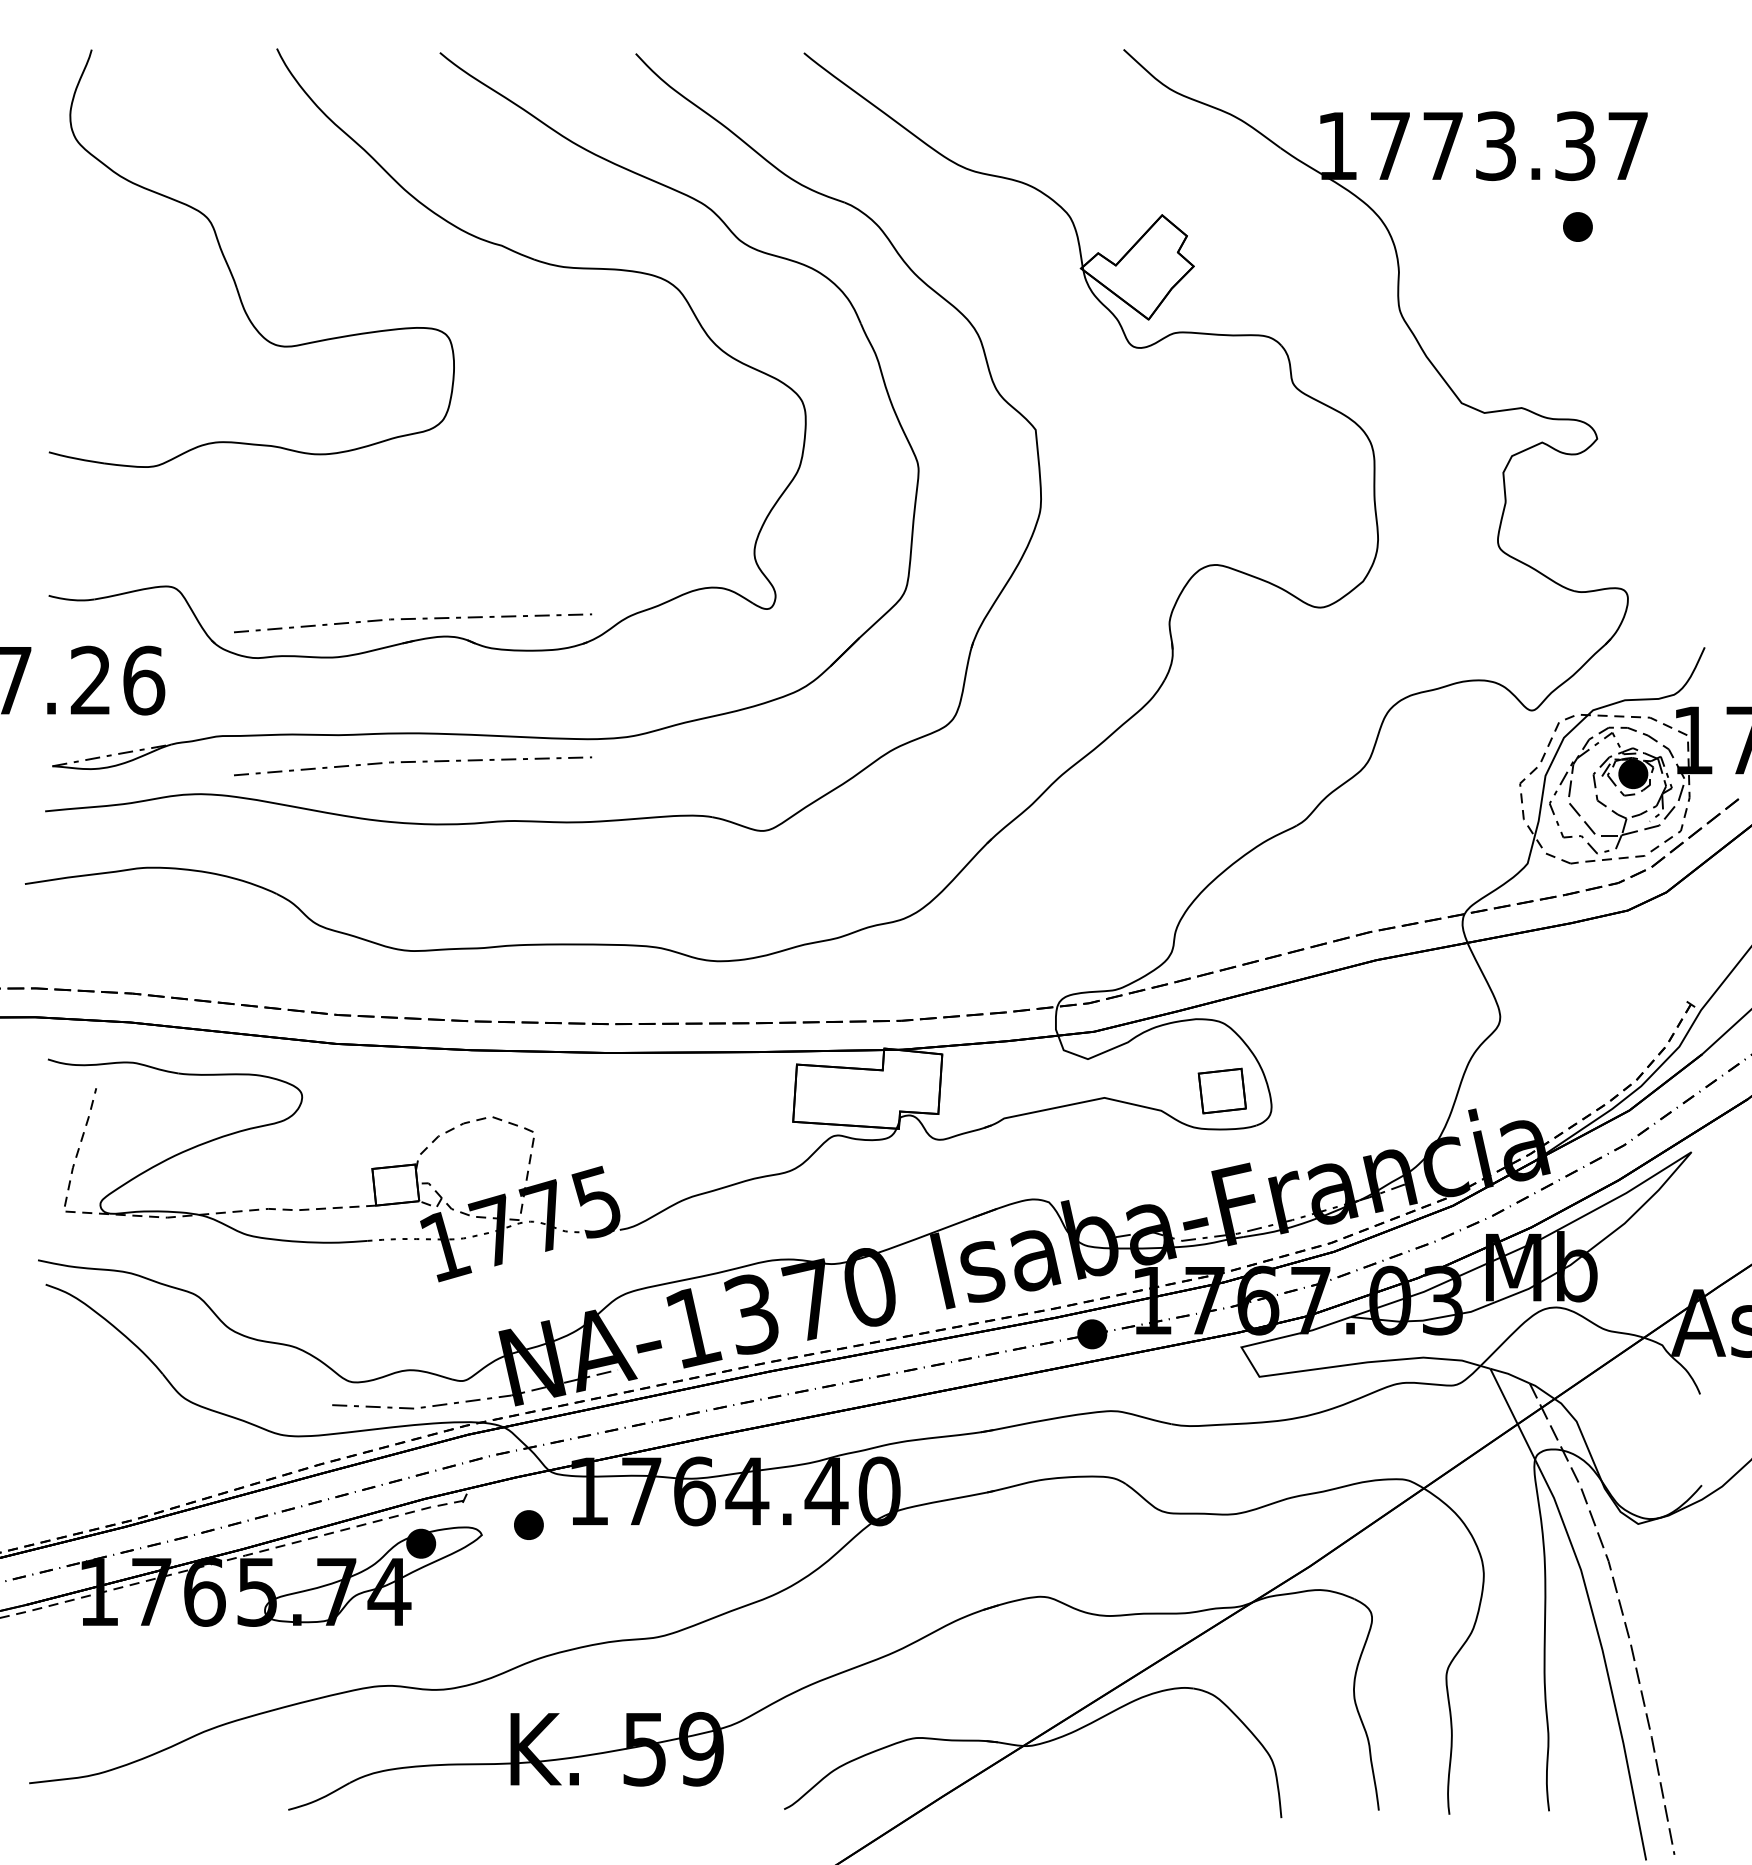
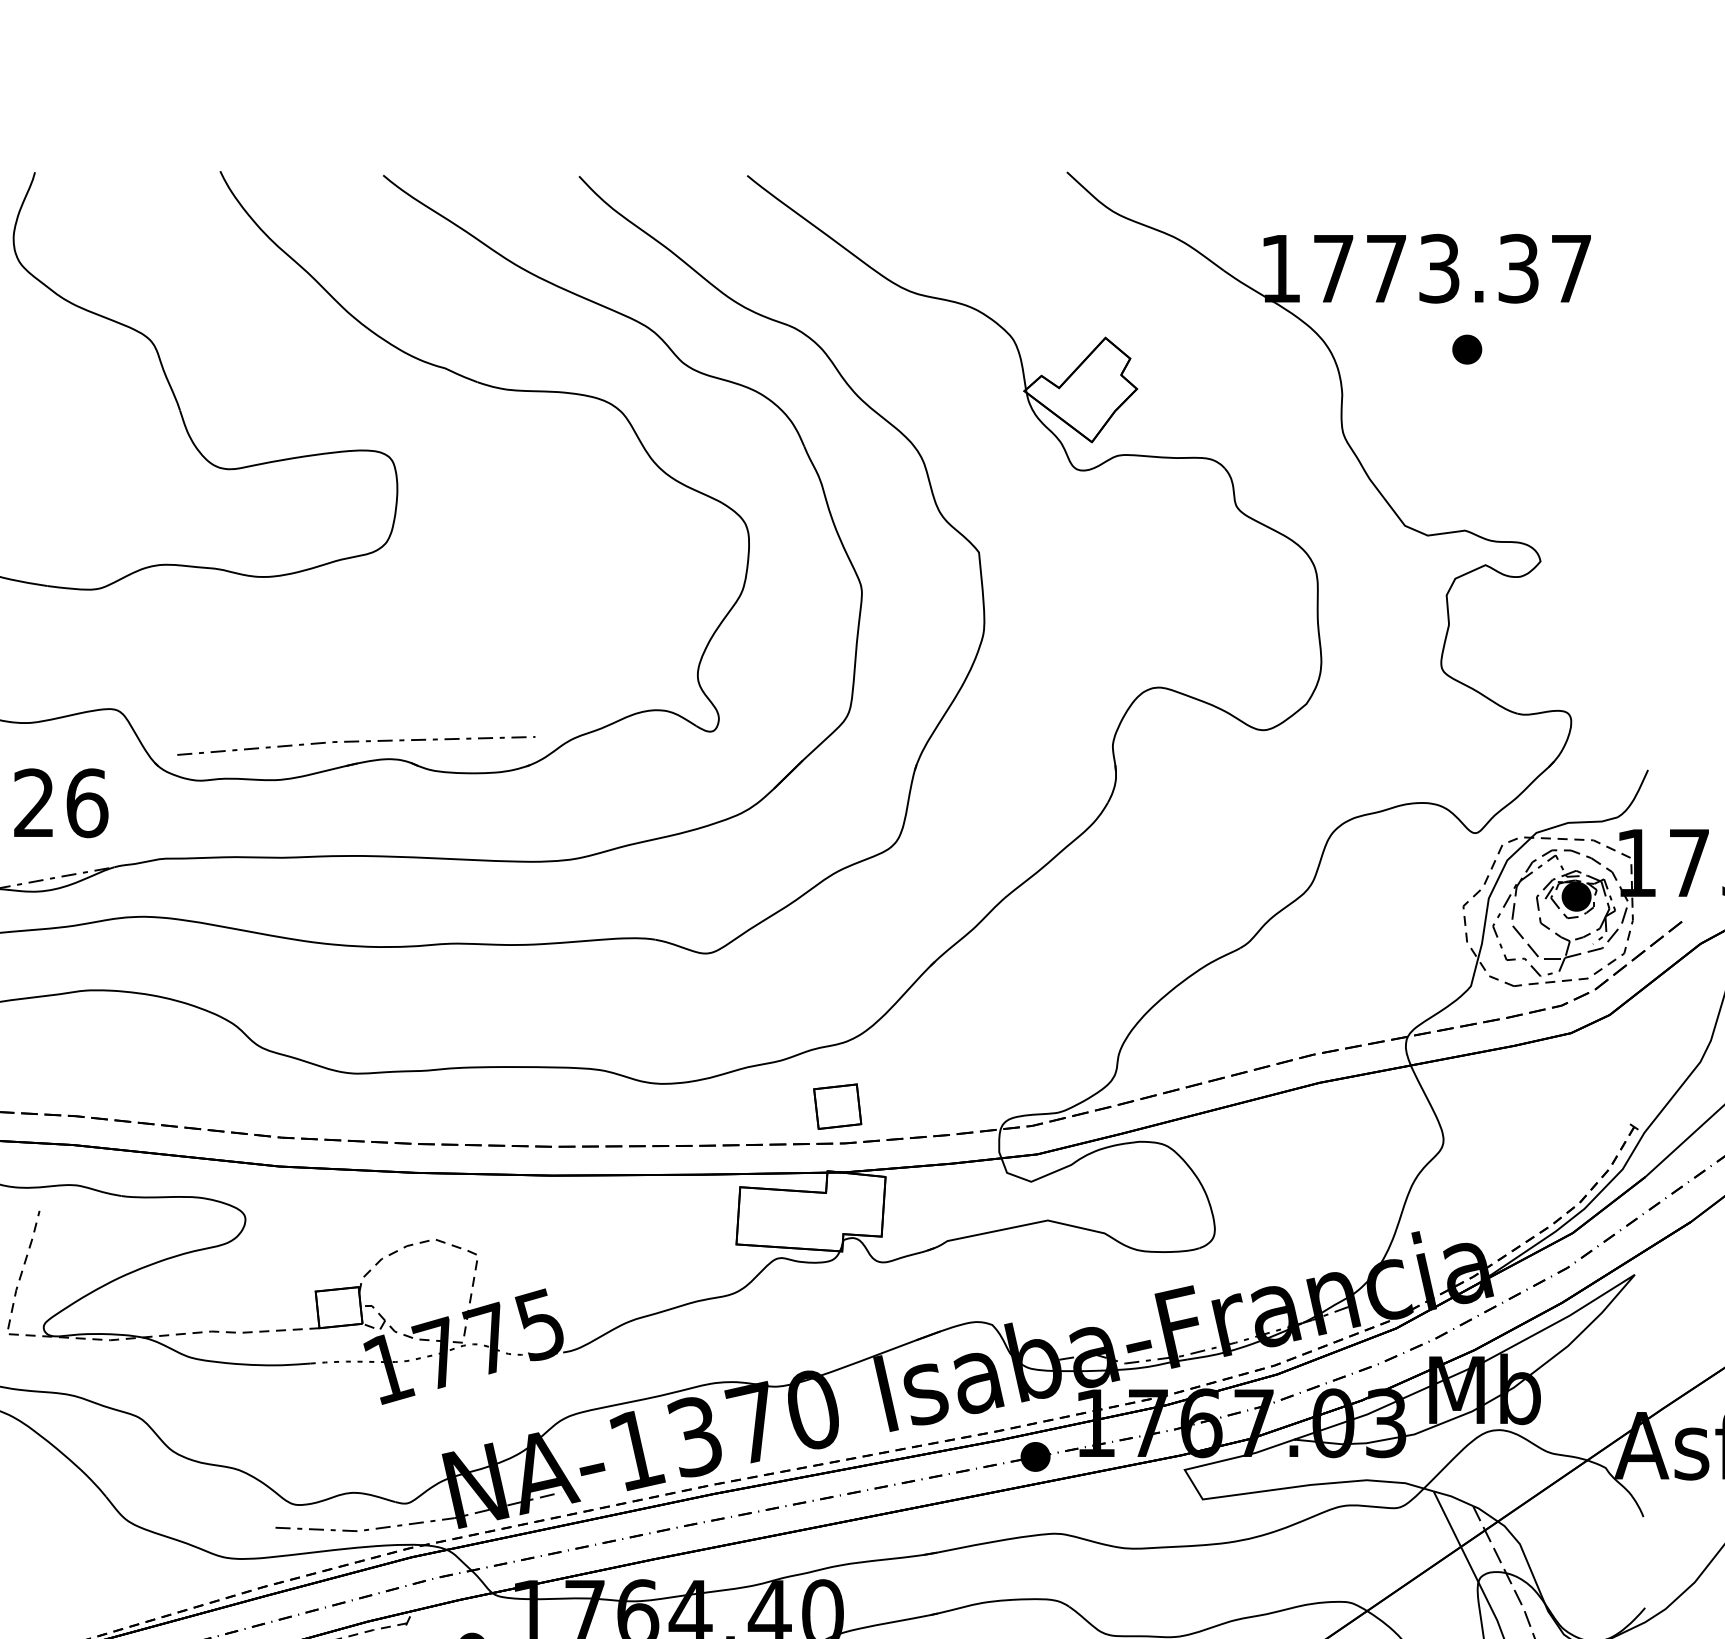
part: (1577, 226) -> (1466, 349), moved
line: (413, 762) -> (356, 885), removed
part: (1221, 1090) -> (836, 1106), moved

